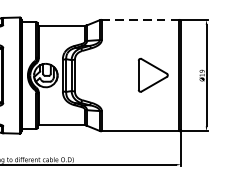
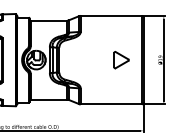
line: (140, 19) -> (111, 15), dashed -> solid
part: (153, 76) -> (121, 60), size x0.62

